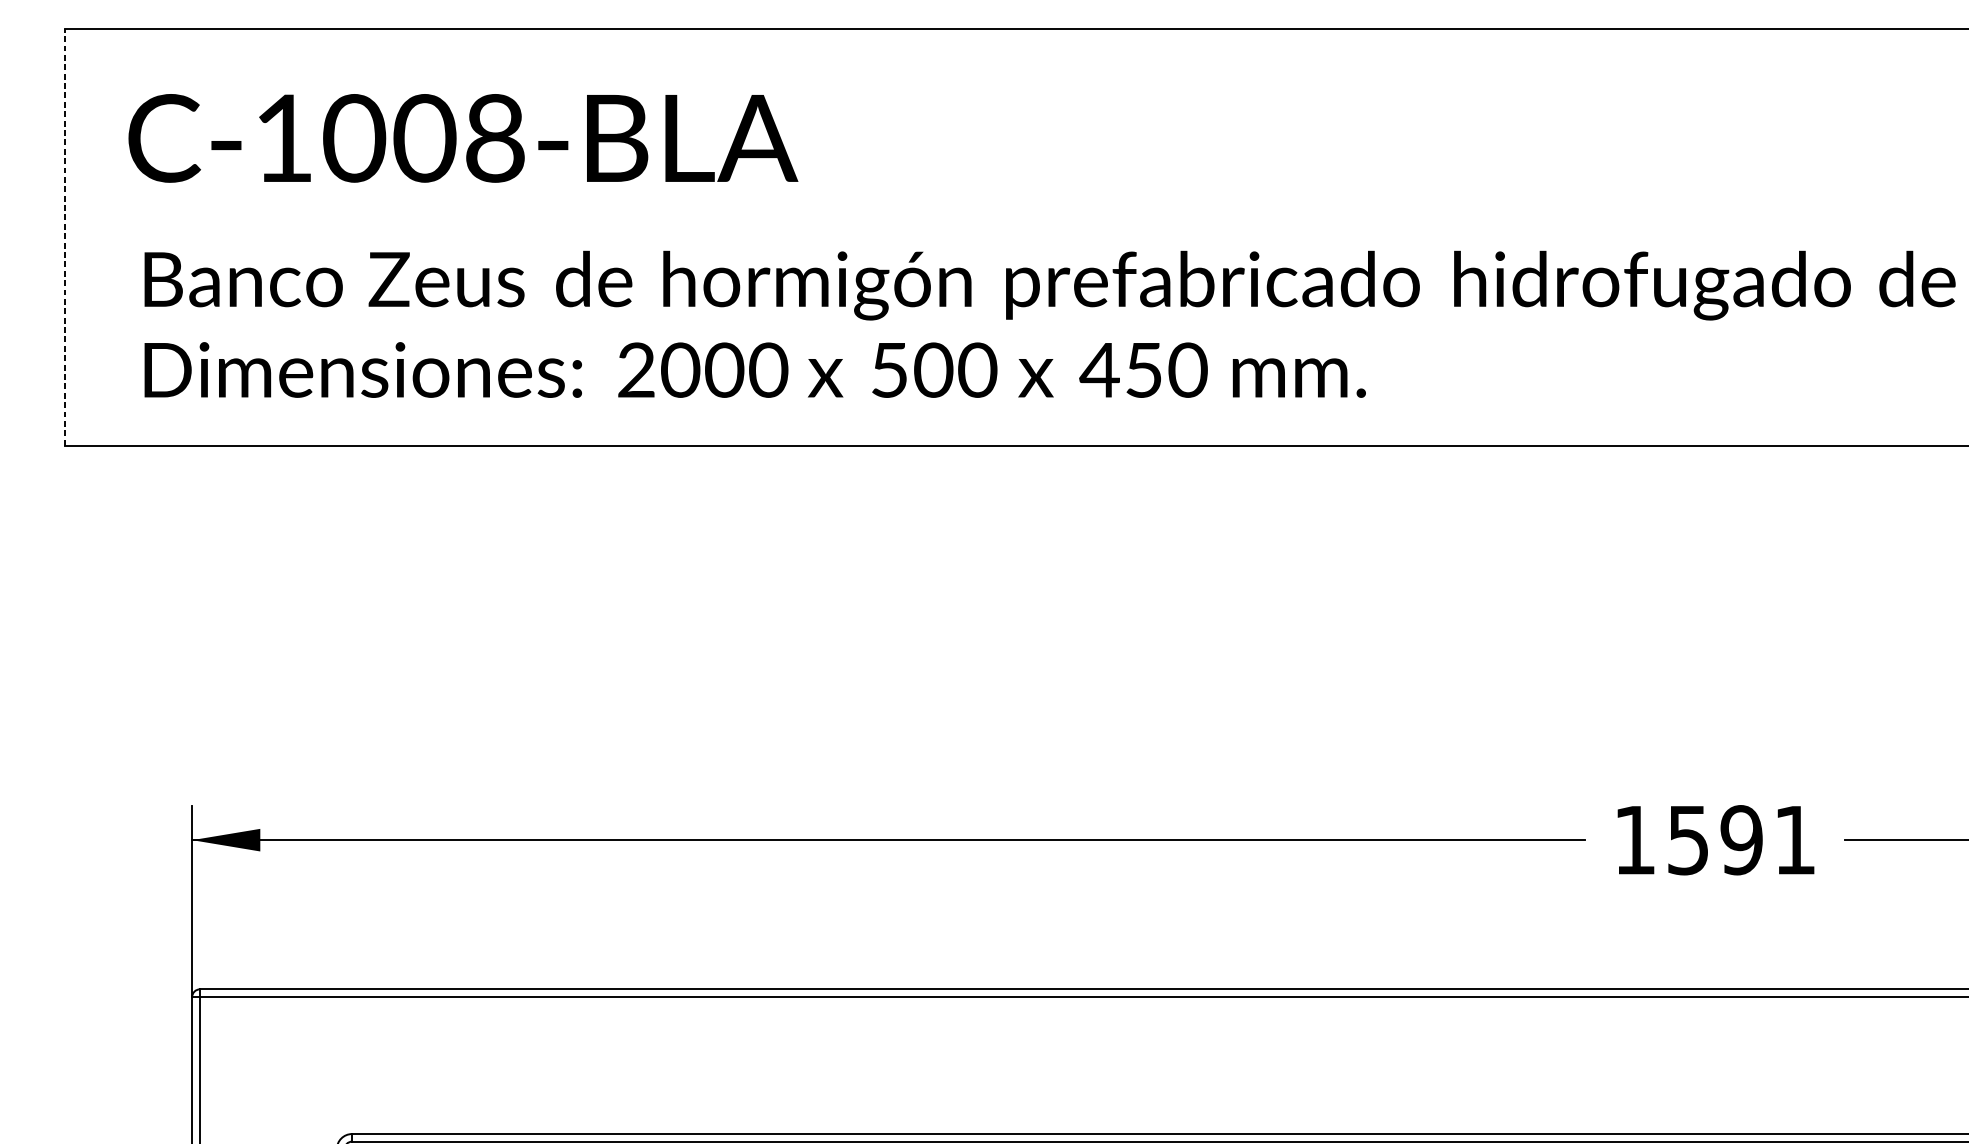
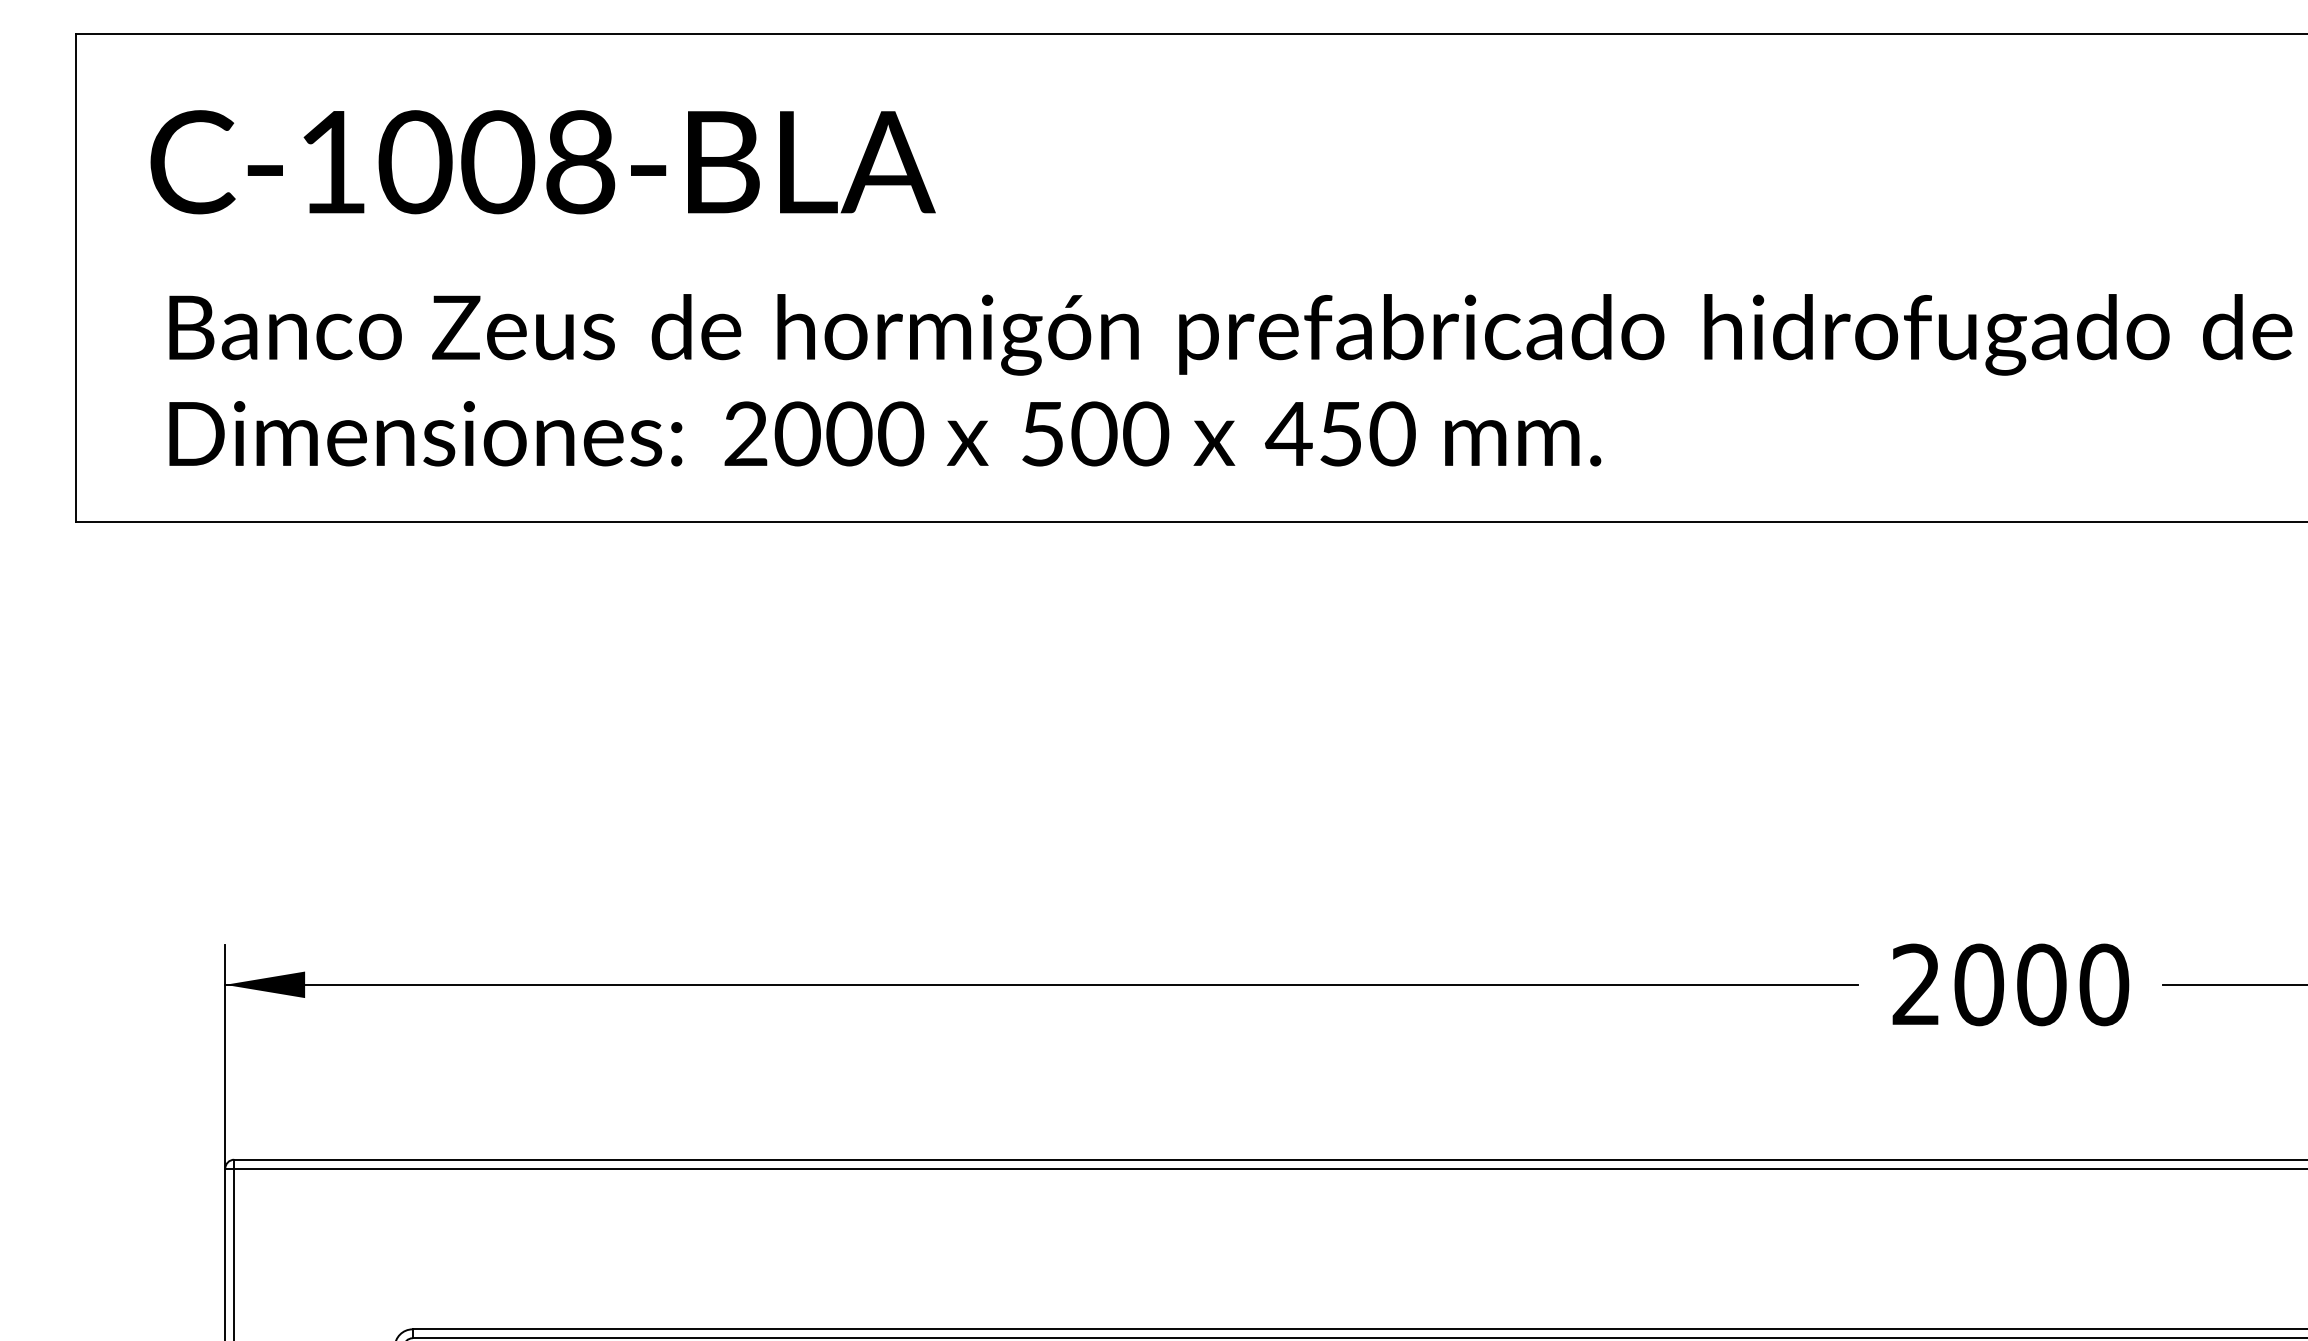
line: (64, 236) -> (75, 277), dashed -> solid
text: (1715, 839) -> (2010, 984), 1591 -> 2000

